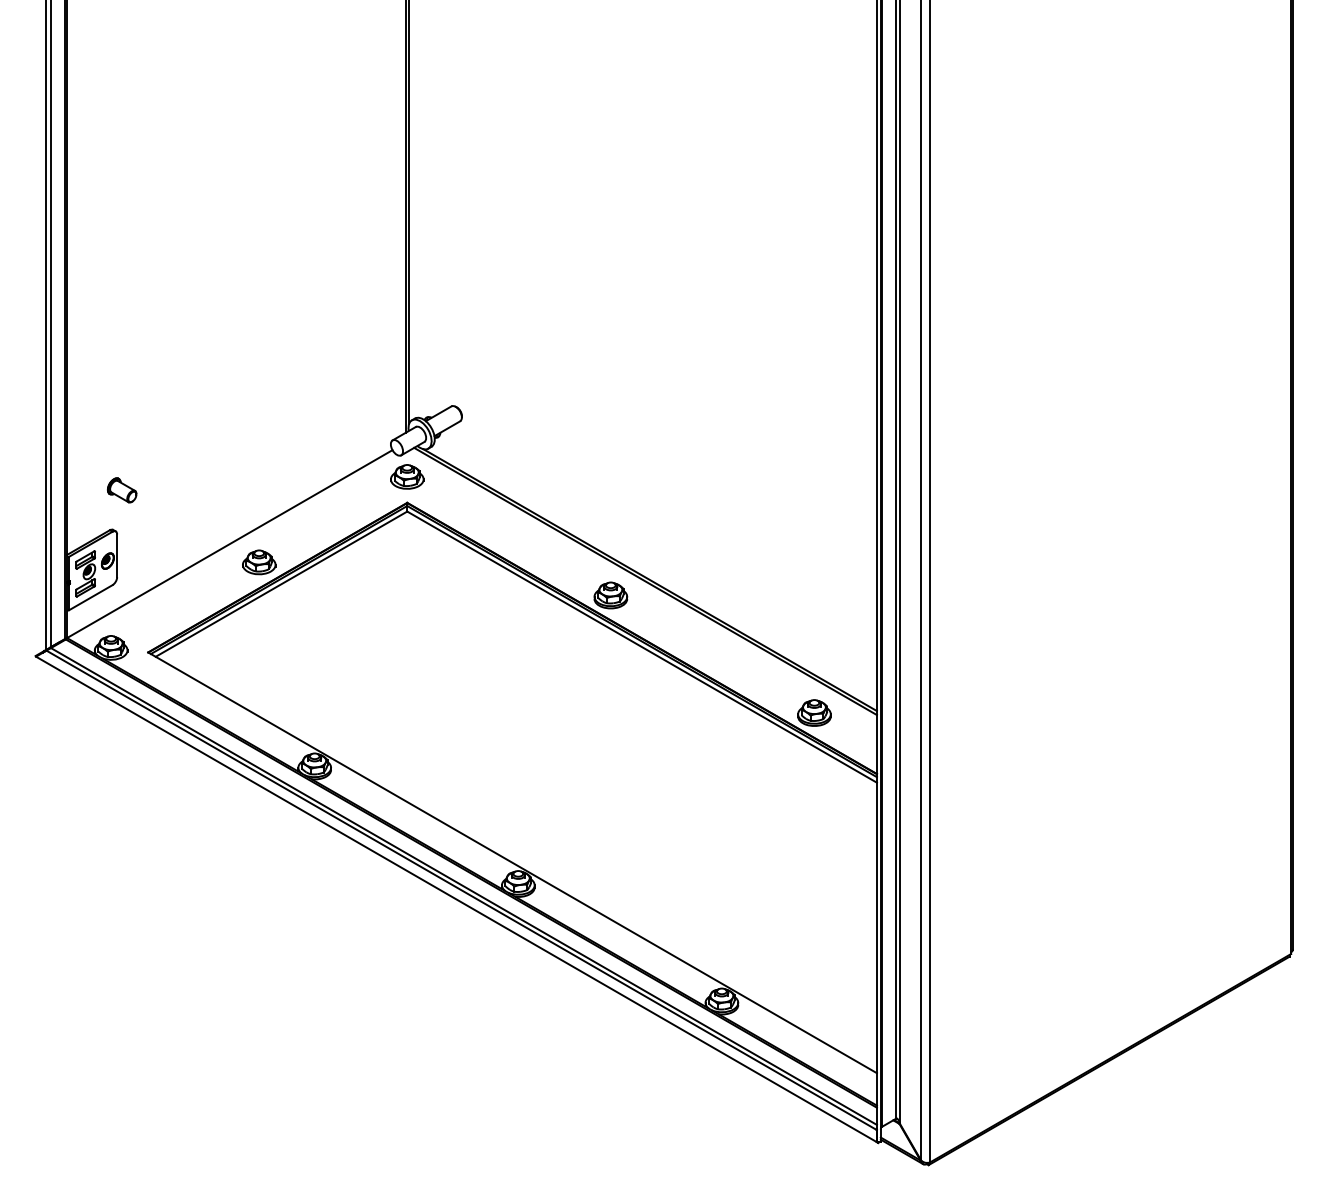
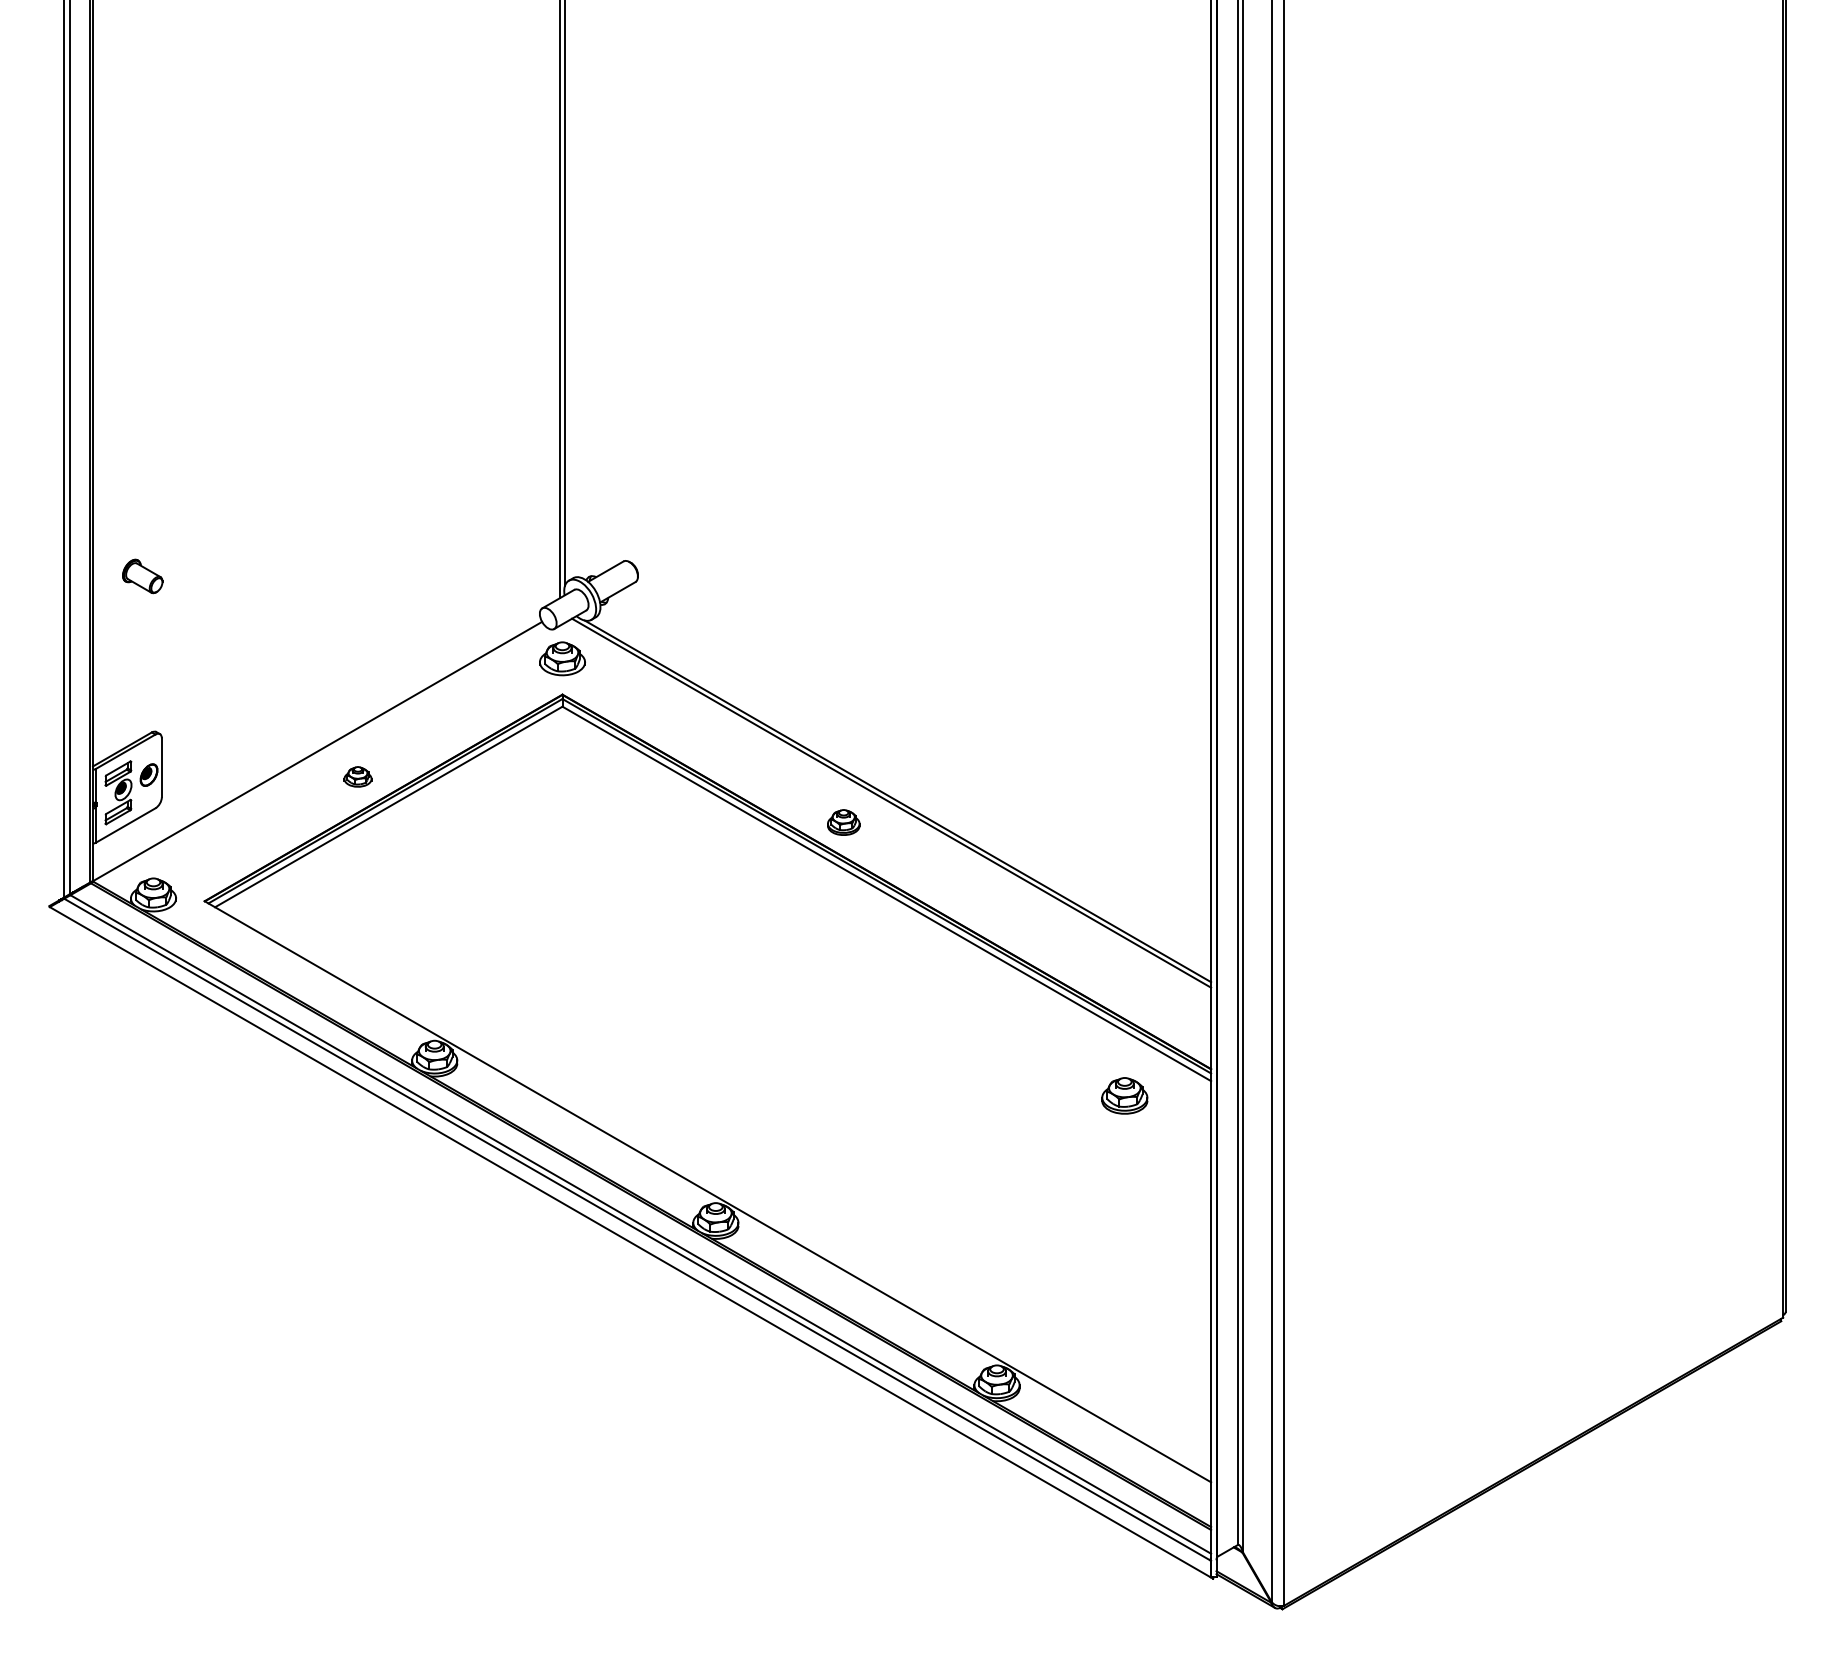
part: (121, 490) -> (142, 576), moved
part: (258, 562) -> (357, 776), size x0.6
part: (610, 595) -> (843, 822), size x0.7
part: (814, 712) -> (1124, 1095), moved

